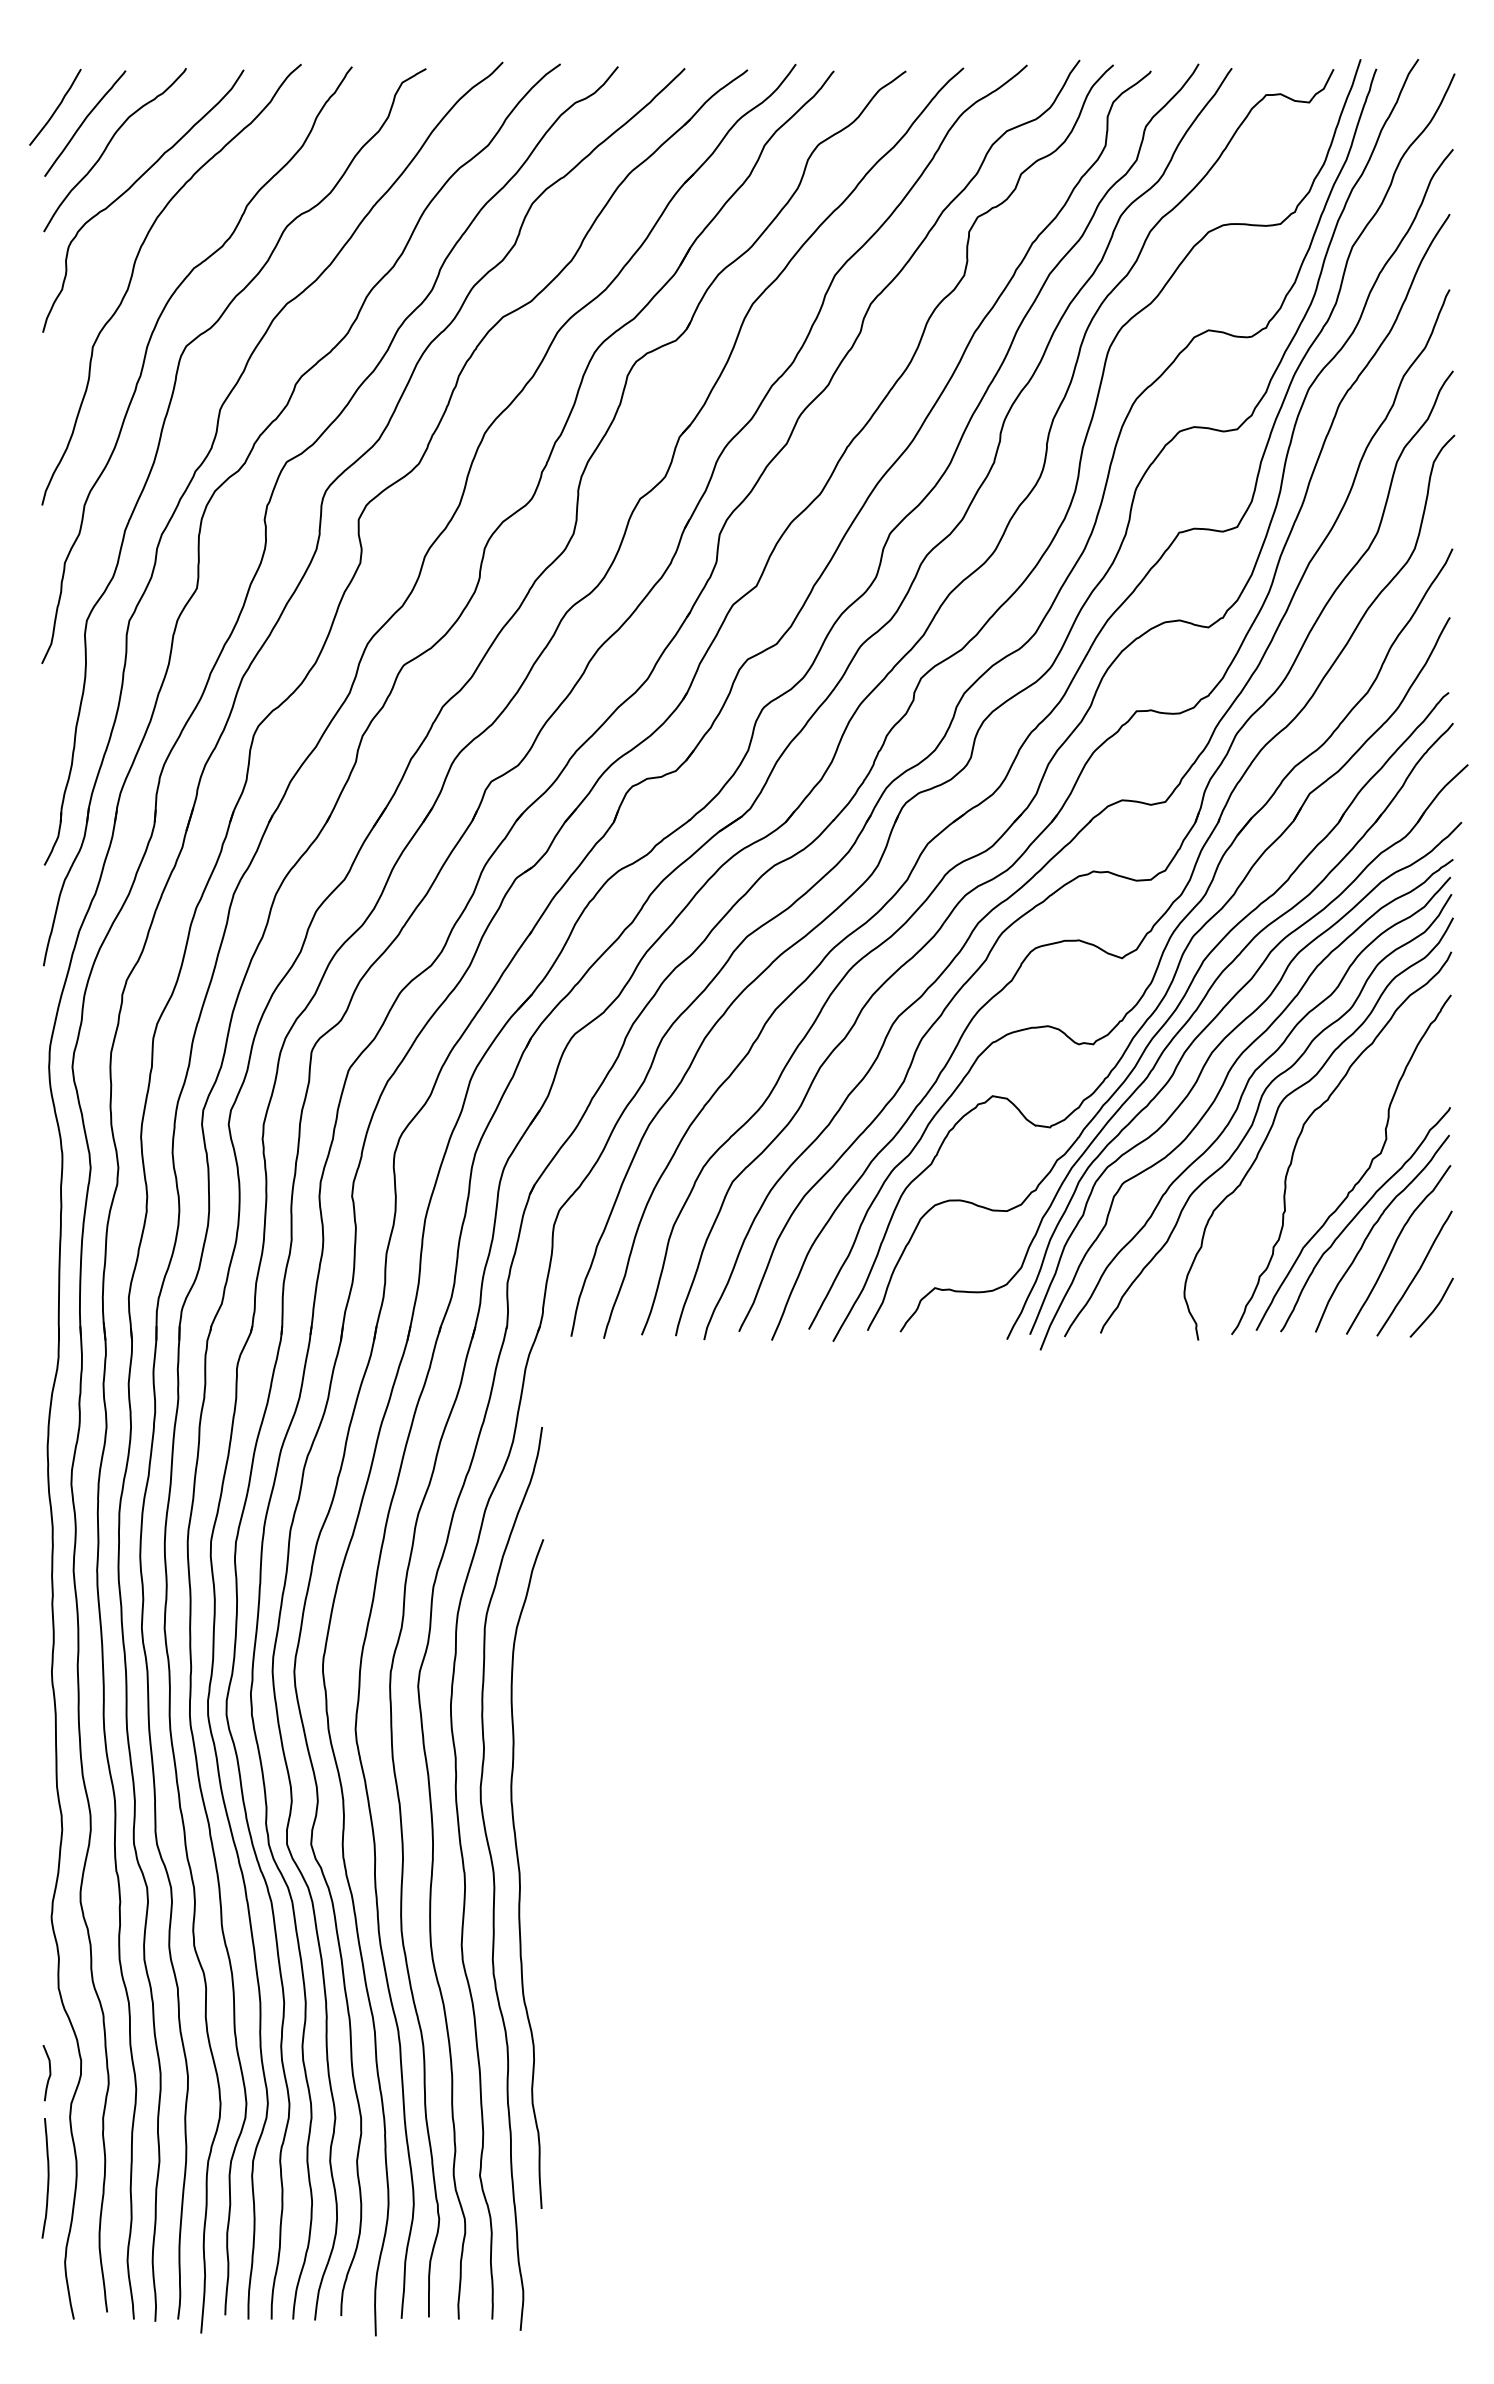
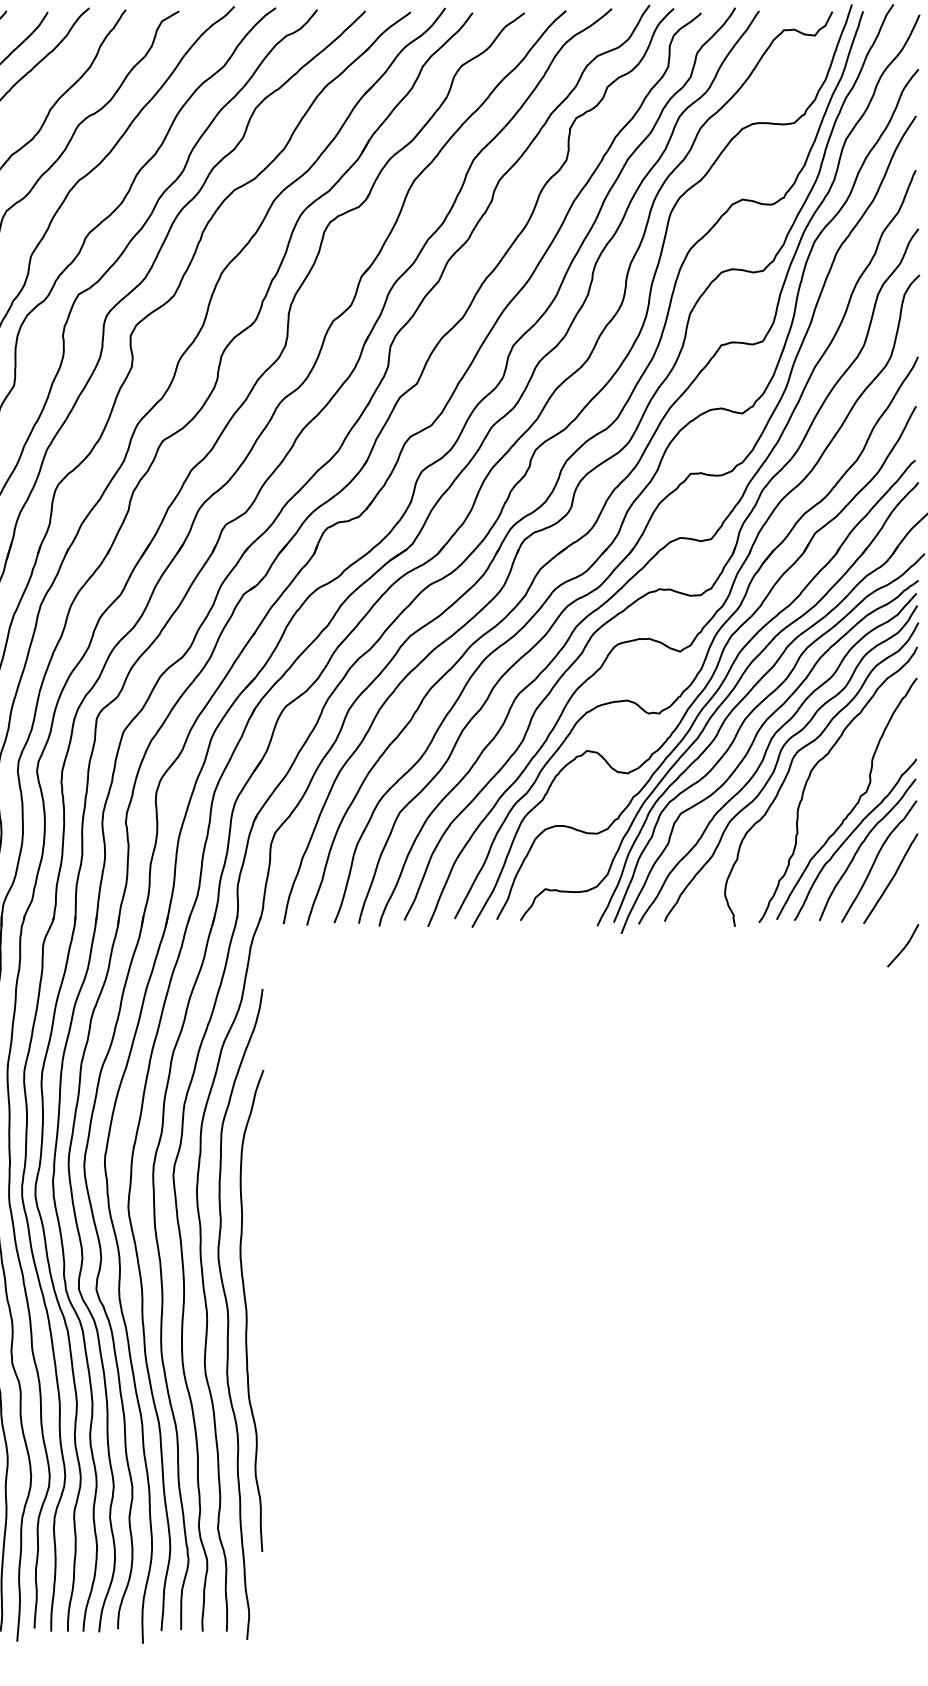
curve: (1433, 1309) -> (904, 946), moved

